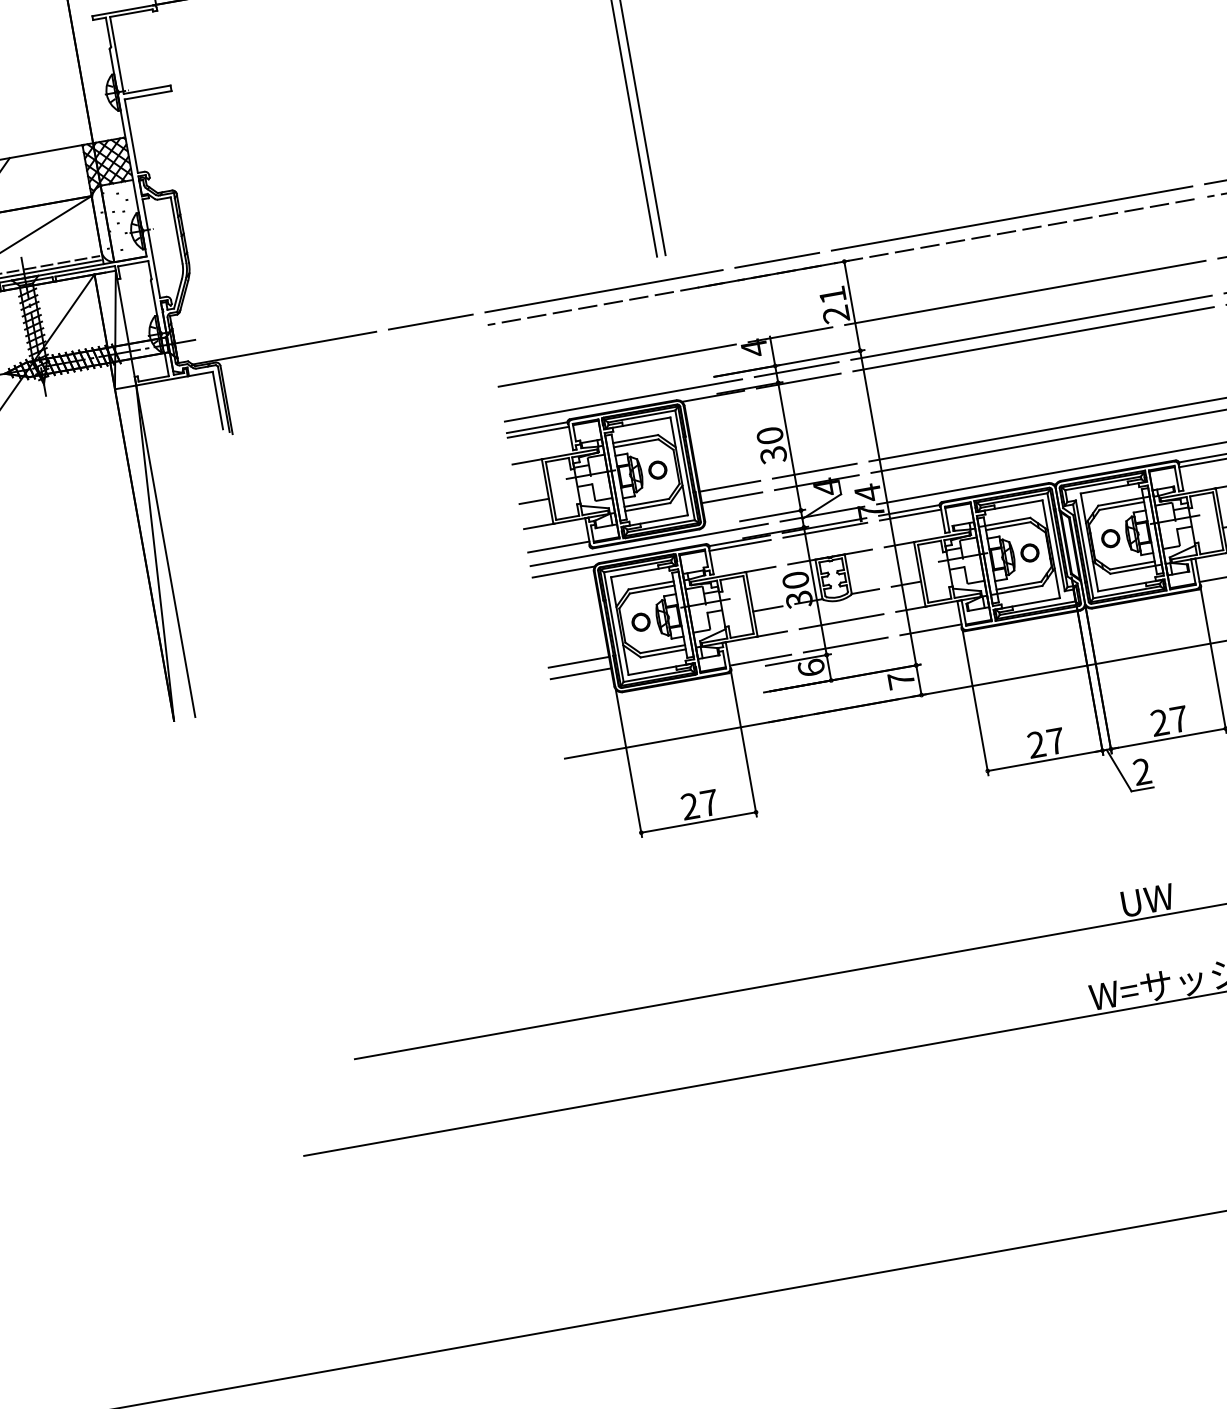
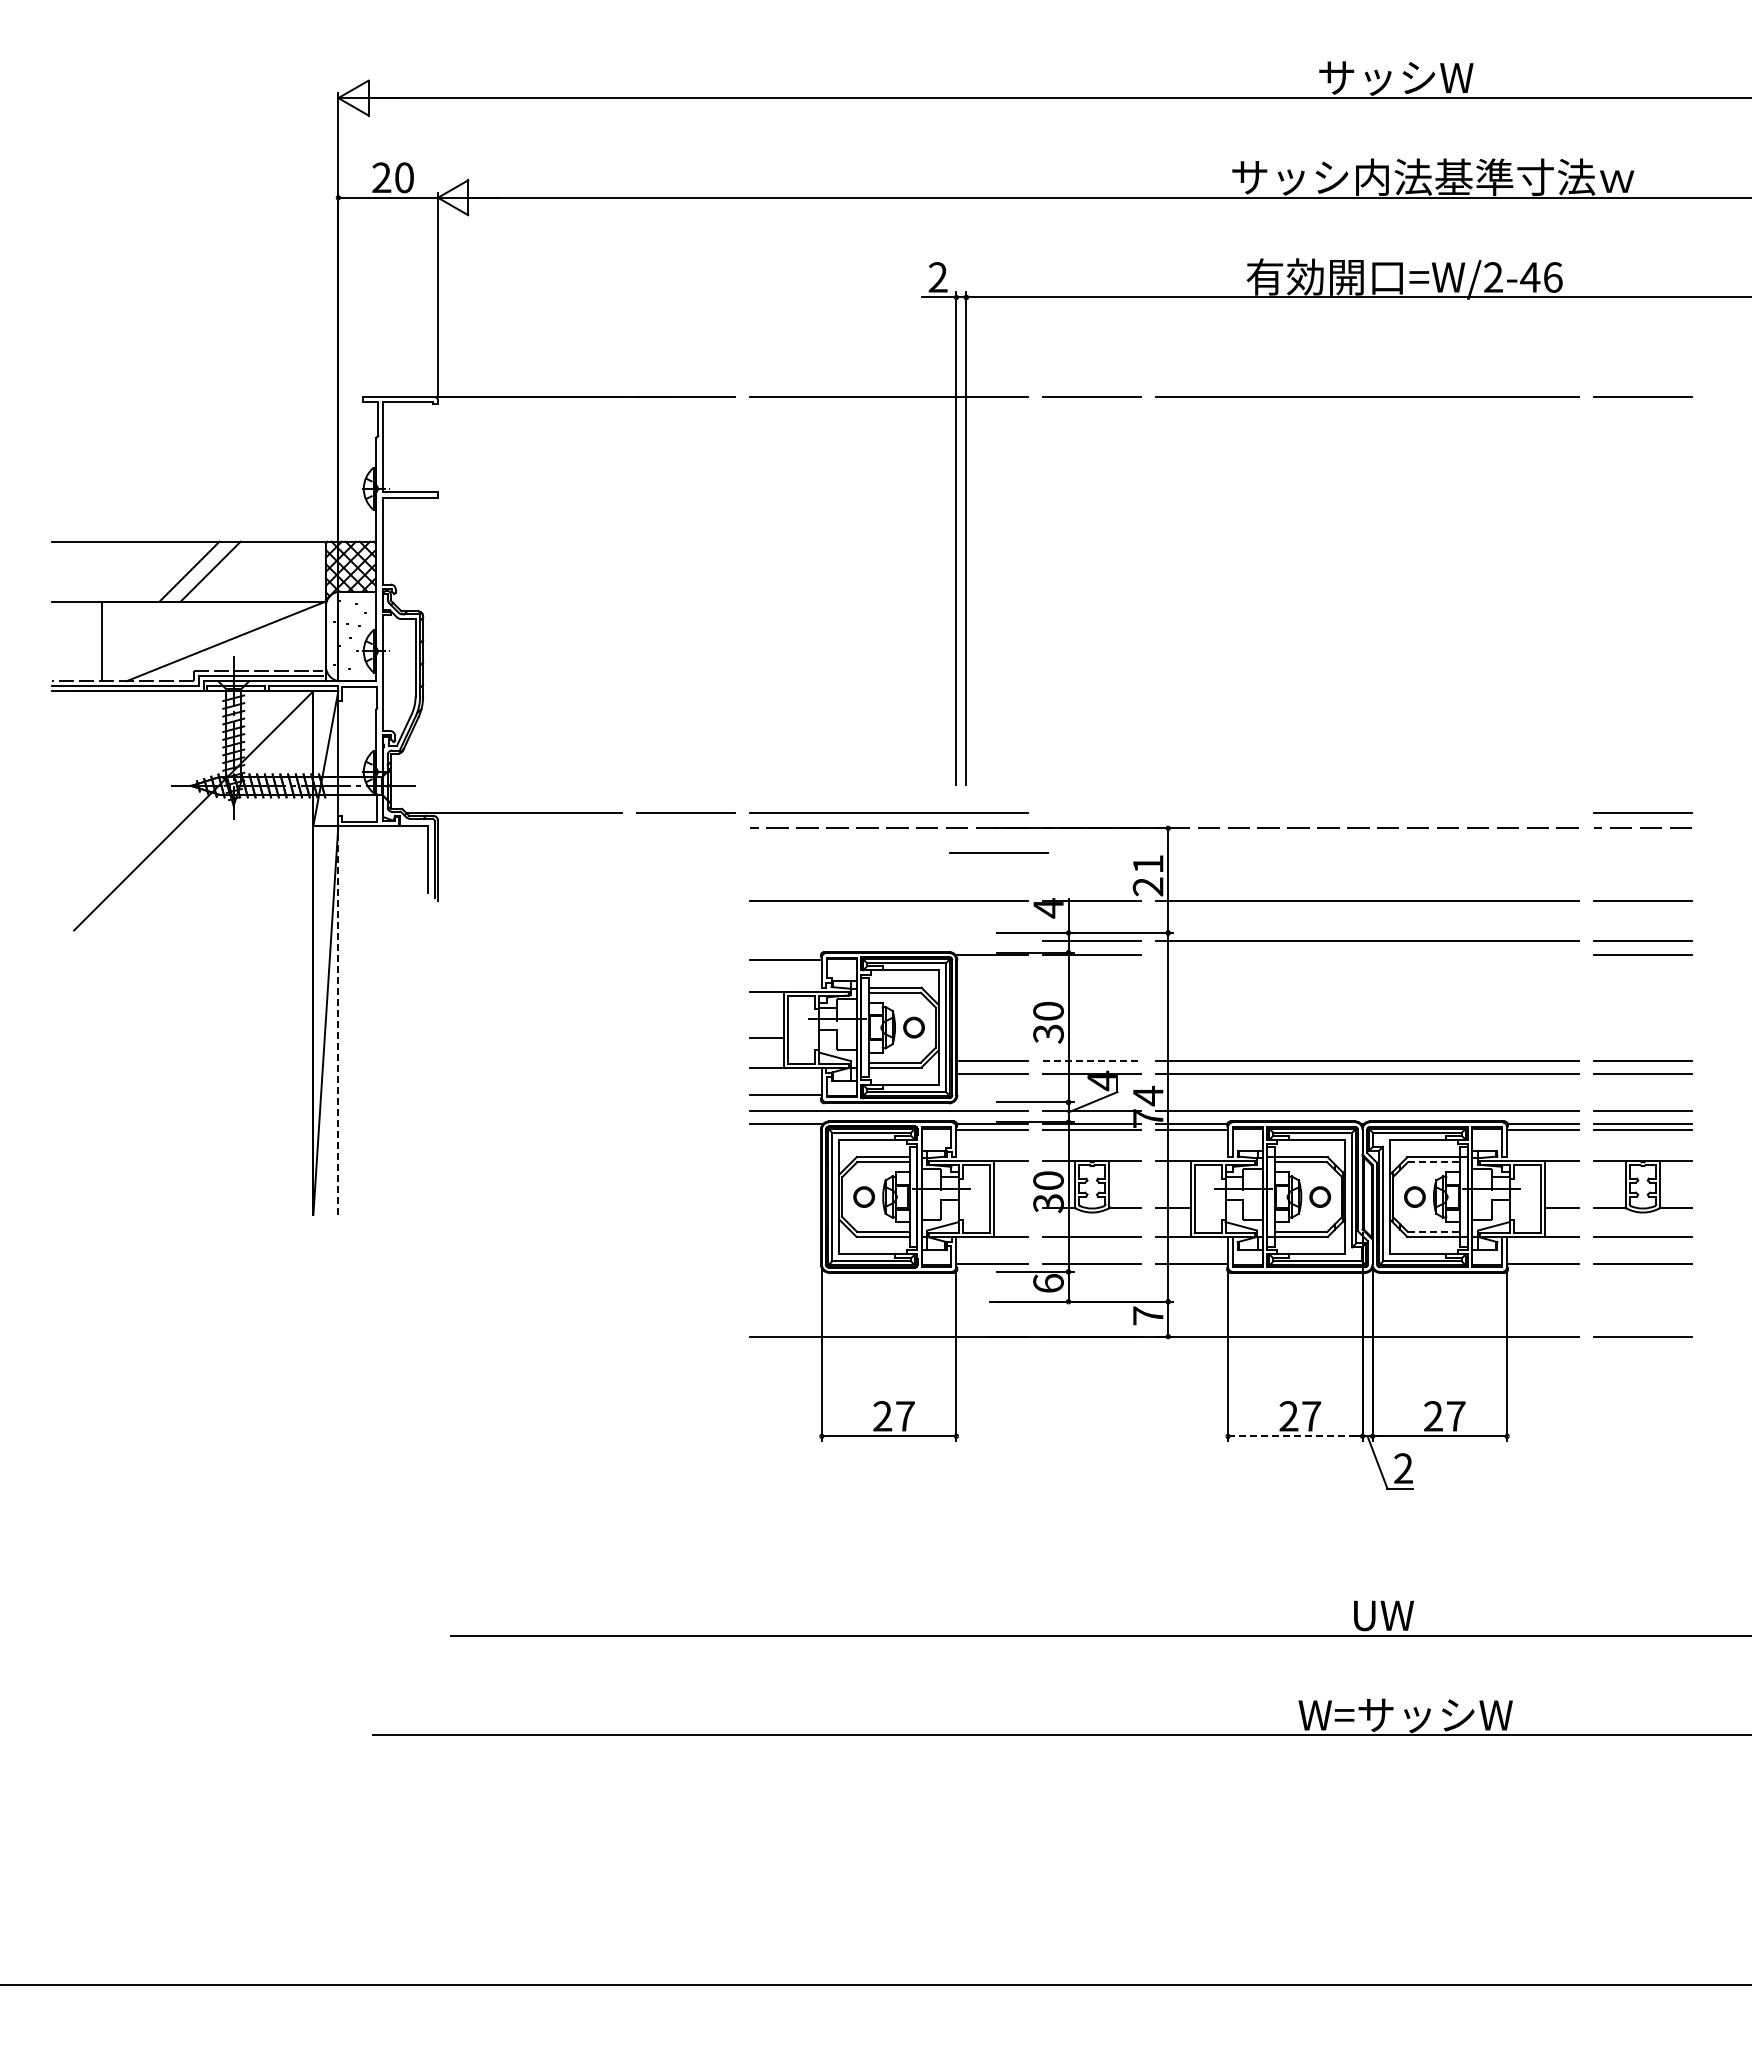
line: (1012, 218) -> (1367, 813), removed
line: (776, 259) -> (998, 852), moved
line: (1033, 338) -> (1367, 954), removed
line: (623, 400) -> (889, 941), removed
line: (537, 427) -> (785, 954), removed
line: (815, 471) -> (1092, 1060), solid -> dashed
line: (1122, 506) -> (1434, 1162), solid -> dashed
line: (165, 550) -> (338, 1019), solid -> dashed
line: (1132, 565) -> (1434, 1232), solid -> dashed
line: (767, 608) -> (1010, 1207), removed
line: (579, 662) -> (785, 1230), removed
line: (581, 673) -> (785, 1243), removed
line: (1045, 760) -> (1295, 1436), solid -> dashed

